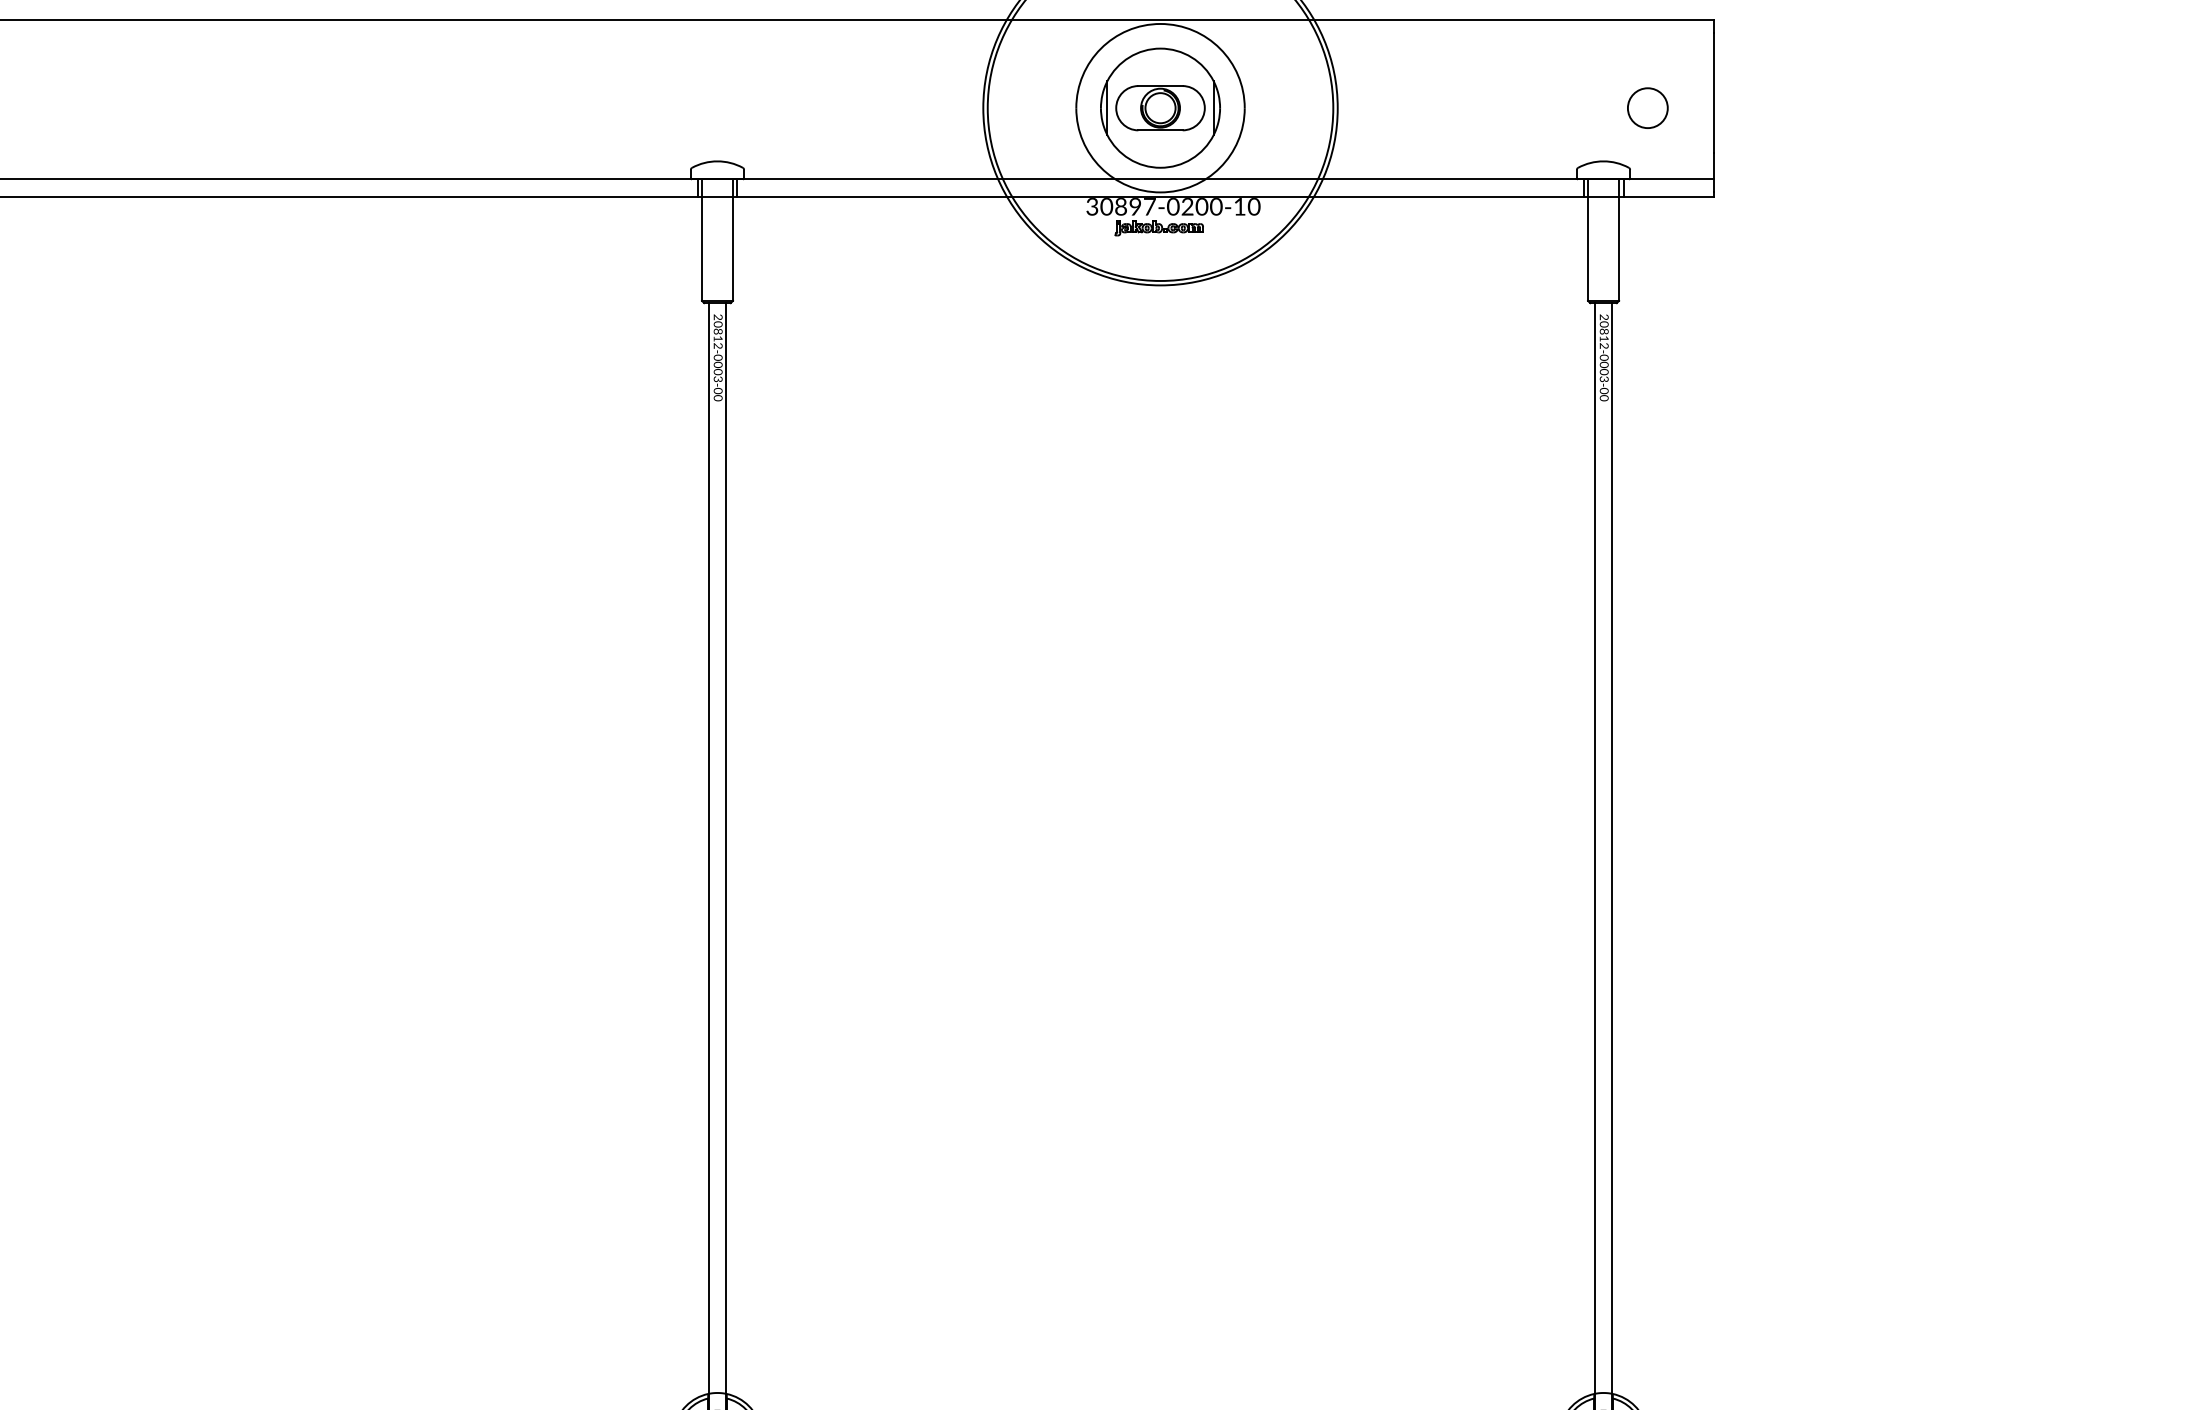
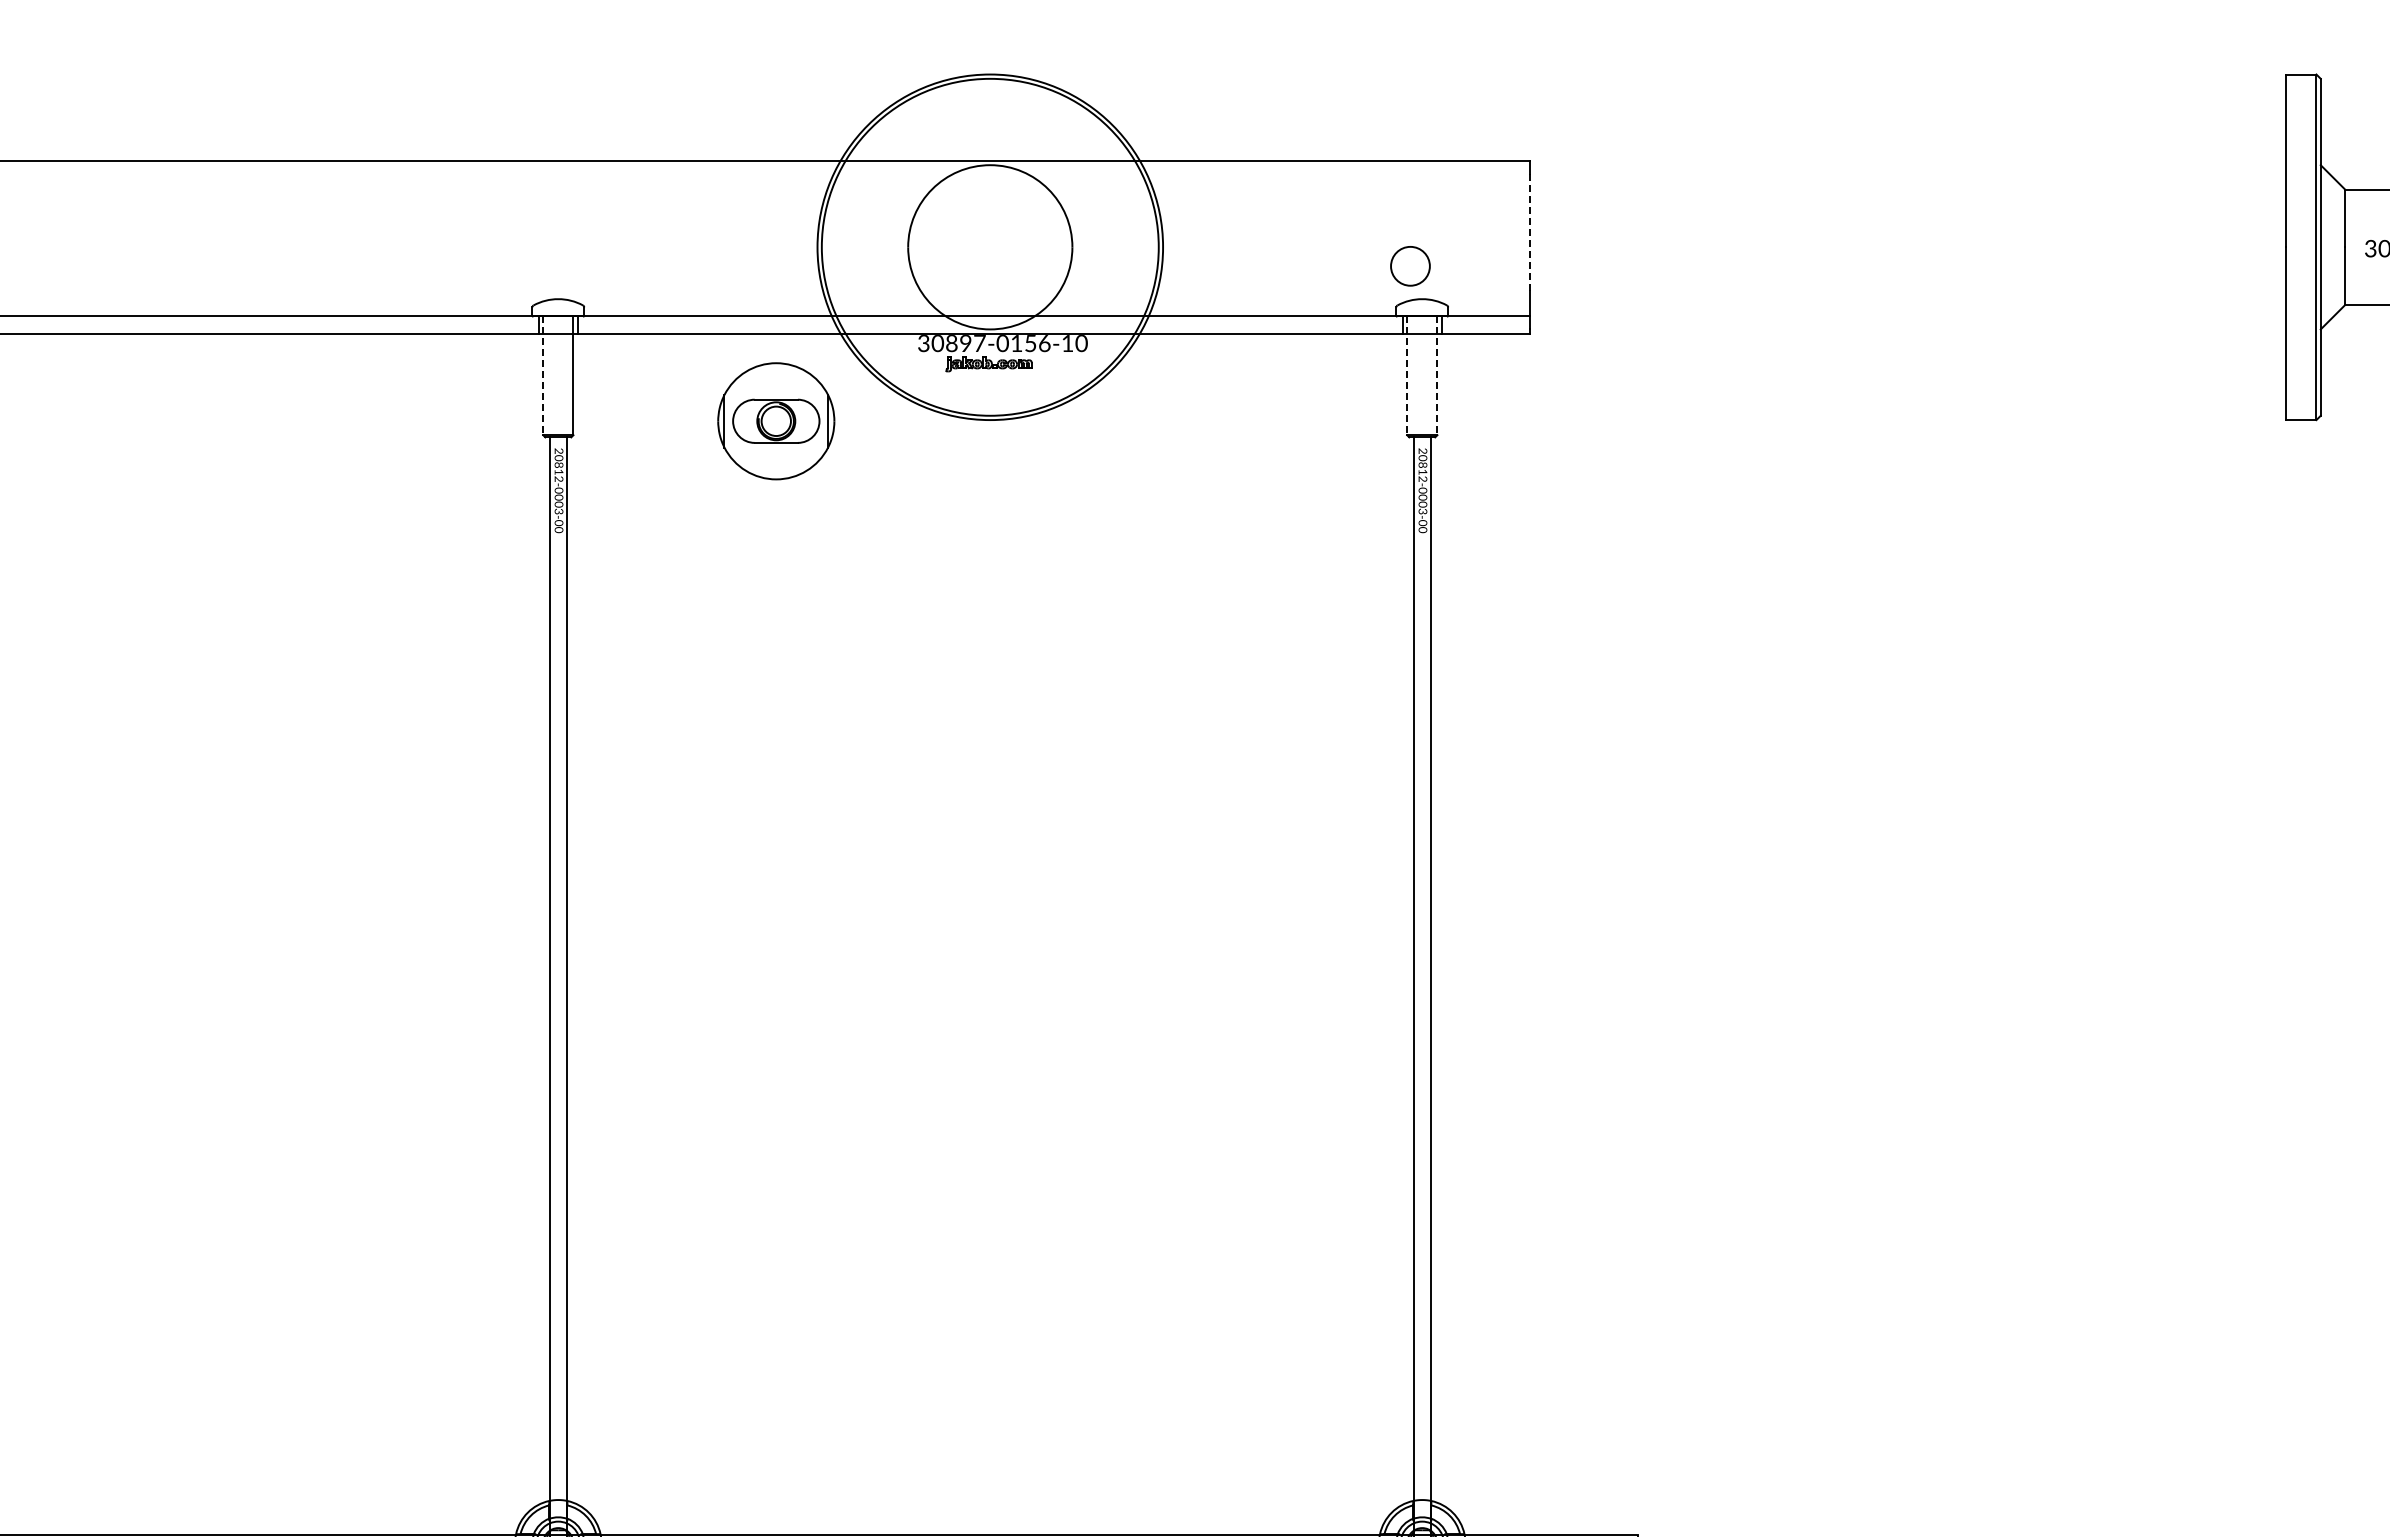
line: (1714, 93) -> (1530, 232), solid -> dashed
part: (1160, 108) -> (776, 421), moved
circle: (1647, 108) -> (1410, 266), moved
text: (1201, 206) -> (1030, 343), 30897-0200-10 -> 30897-0156-10
line: (702, 240) -> (543, 376), solid -> dashed
line: (1588, 240) -> (1407, 376), solid -> dashed
line: (1619, 240) -> (1437, 376), solid -> dashed

